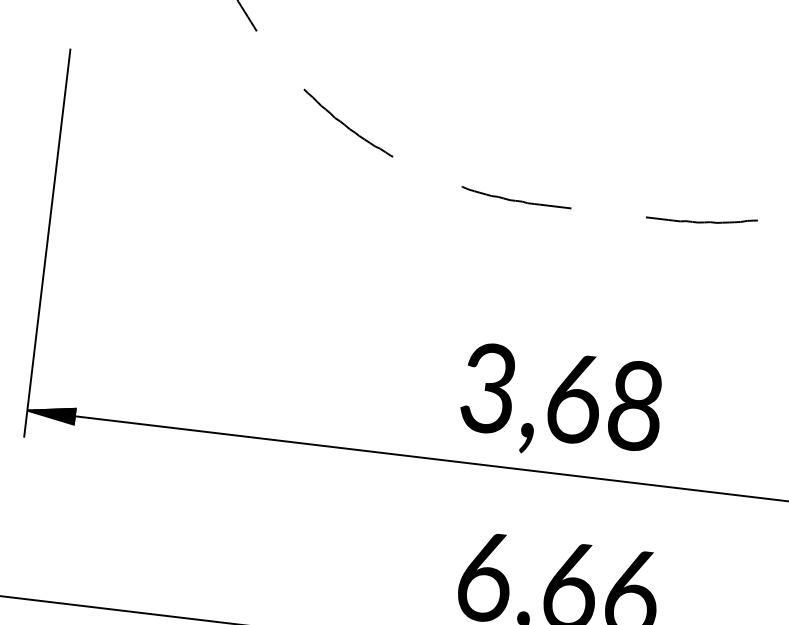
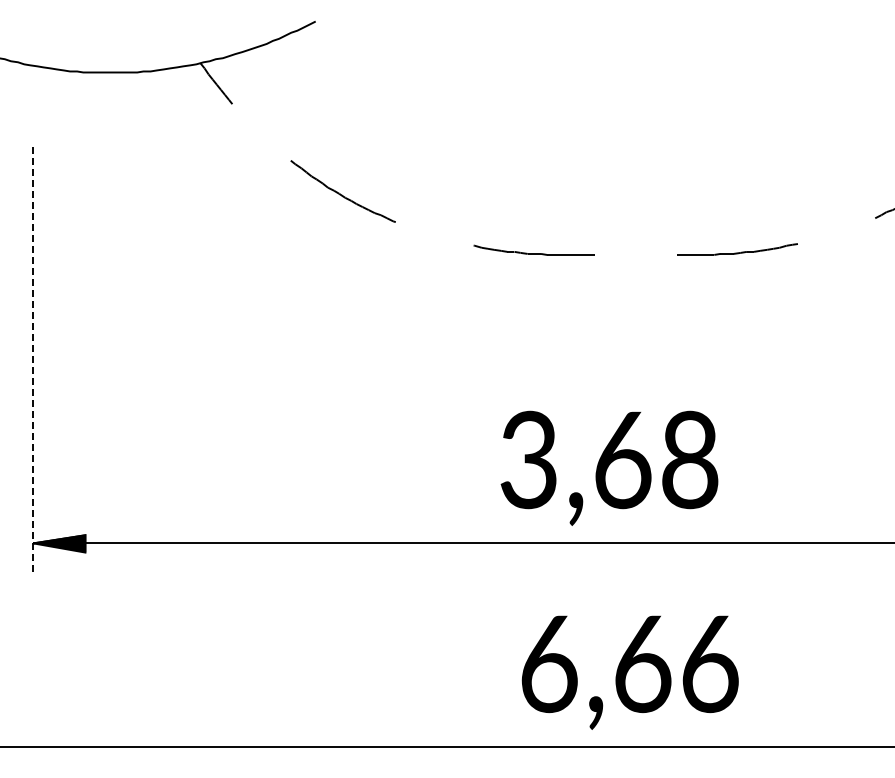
line: (47, 243) -> (33, 360), solid -> dashed

